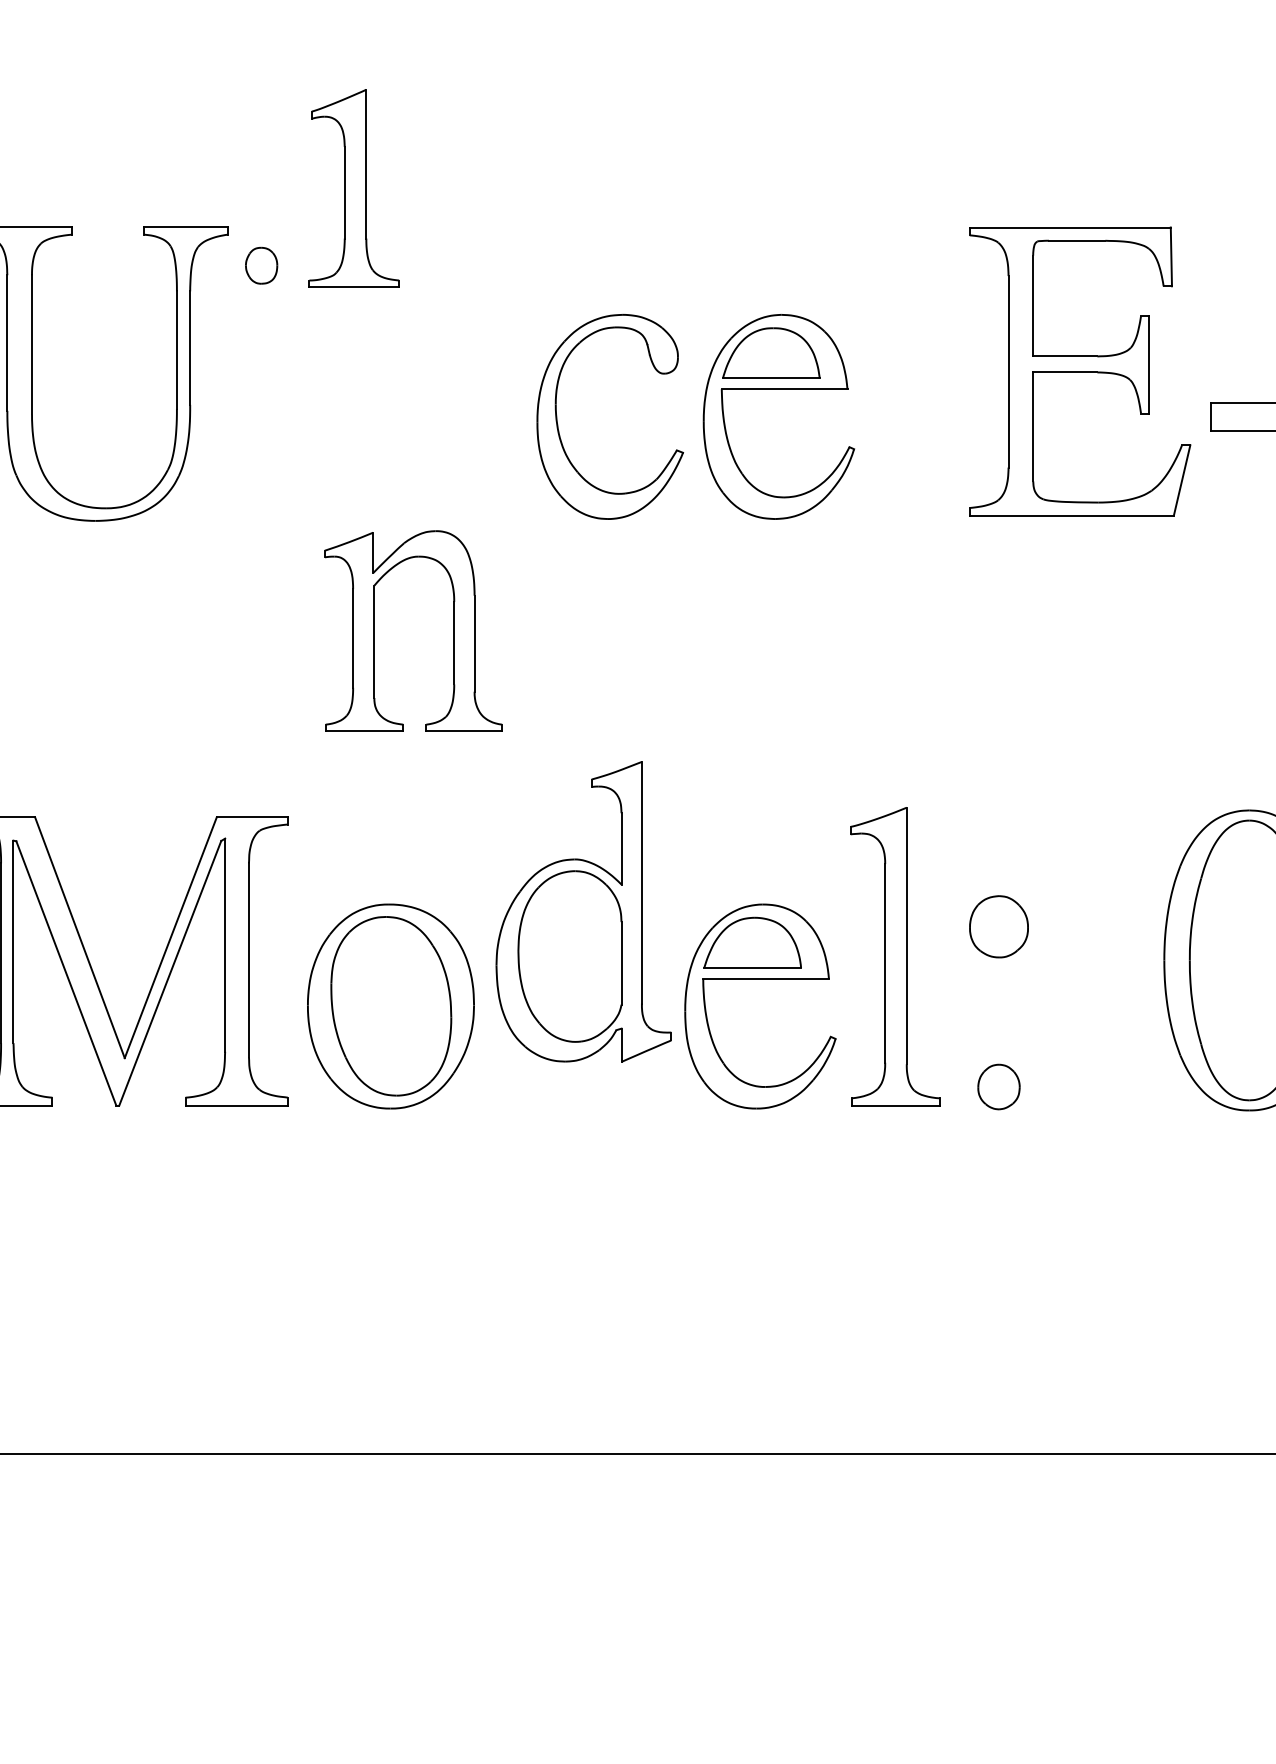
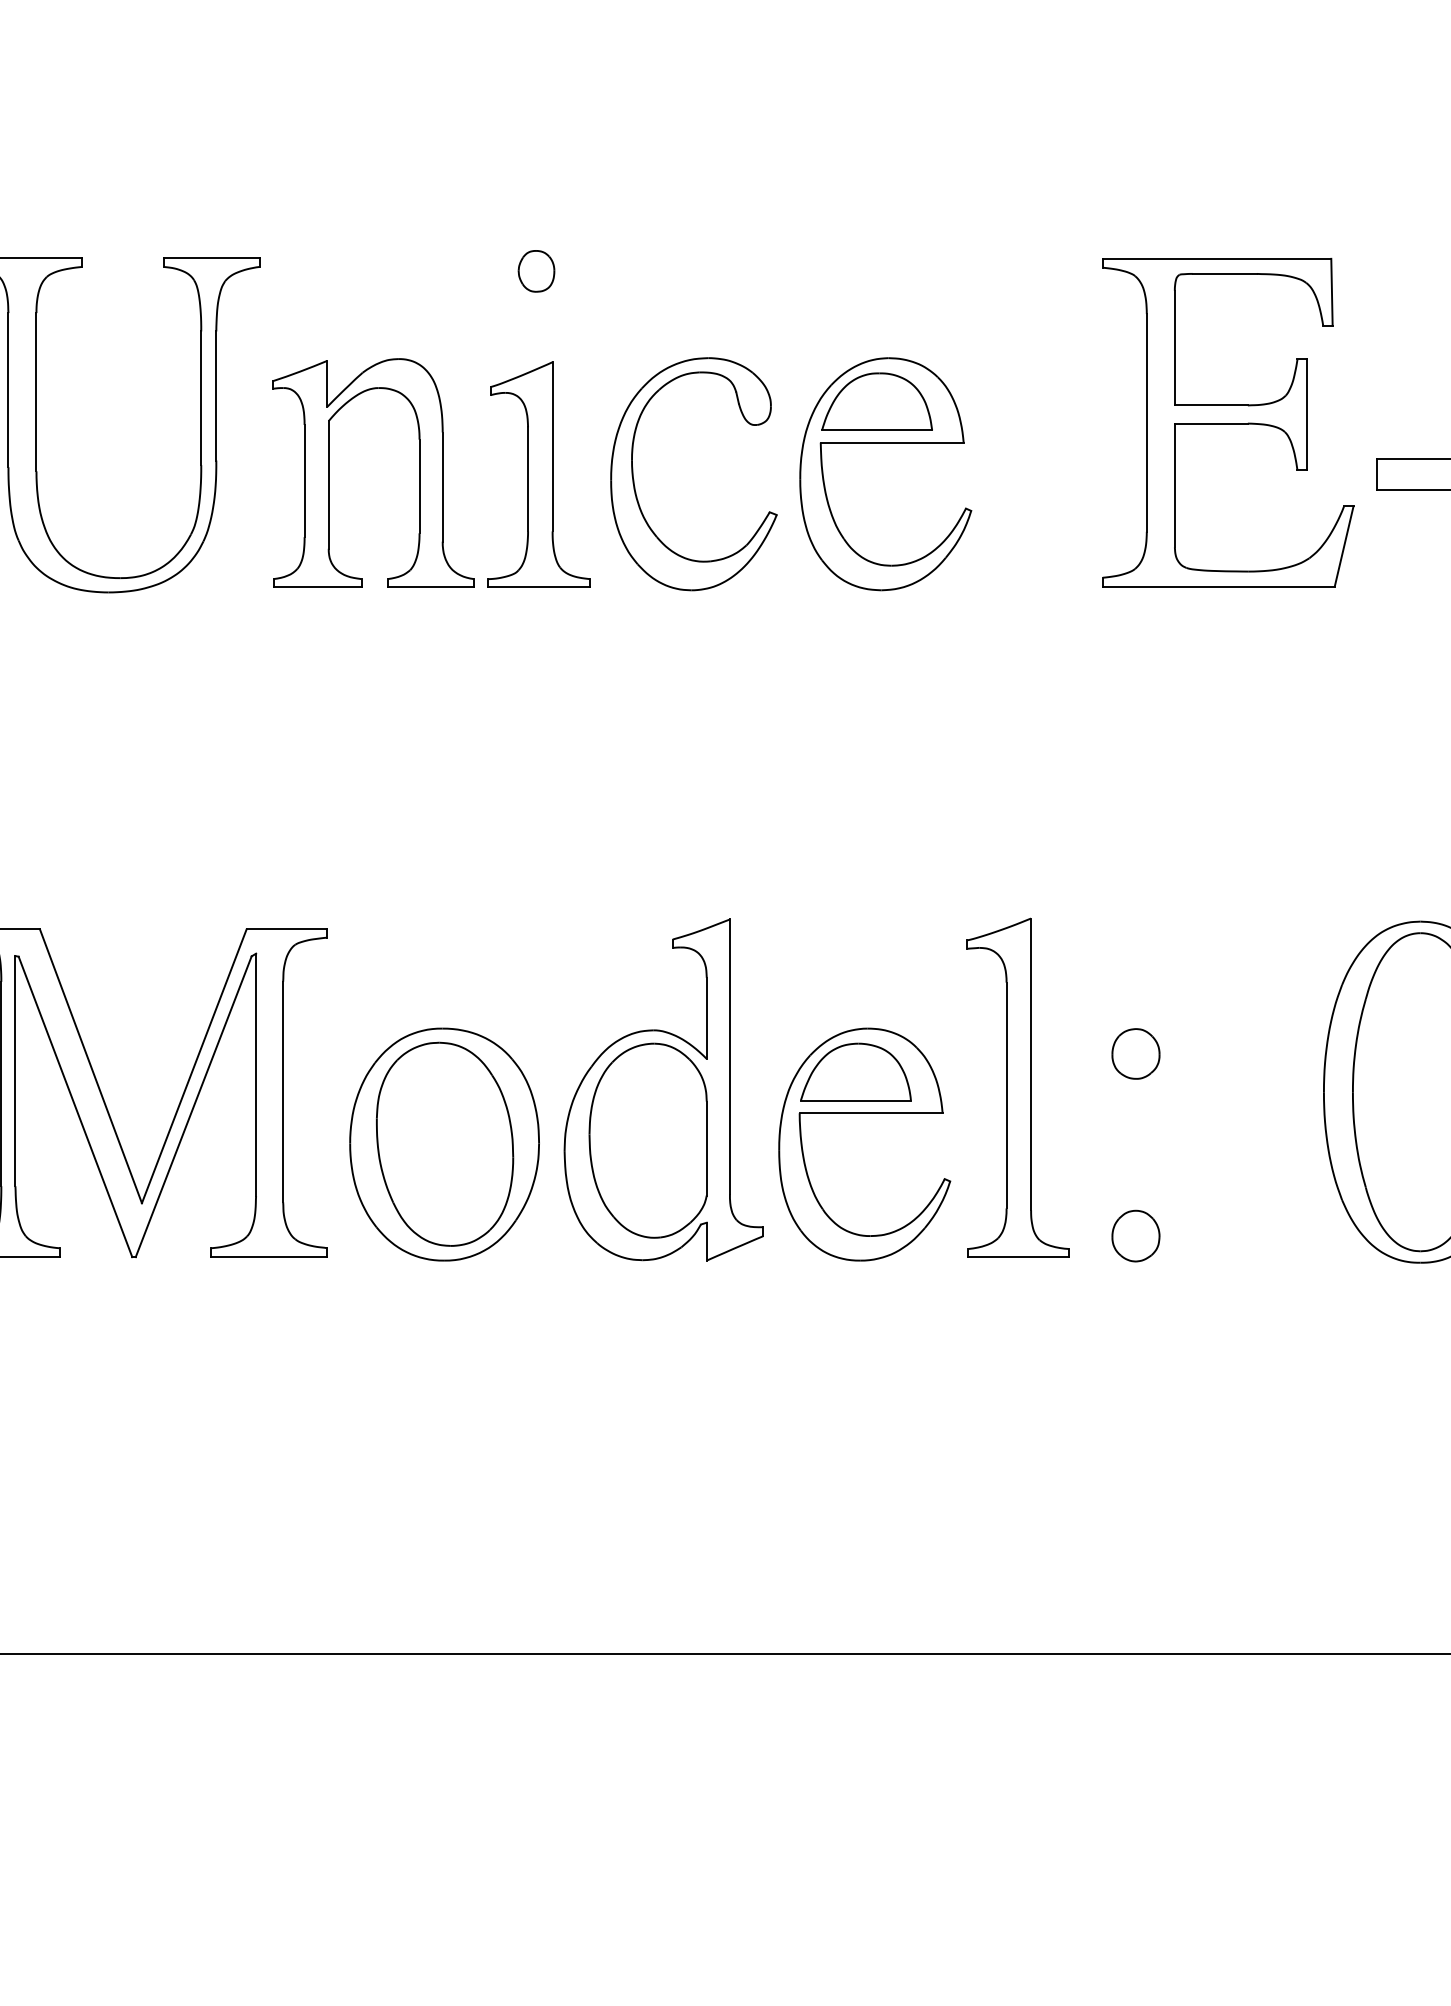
part: (353, 188) -> (538, 474), moved
part: (261, 265) -> (536, 271), moved
part: (375, 630) -> (329, 472), moved
part: (583, 911) -> (663, 1089), moved
part: (998, 926) -> (1135, 1053), size x0.71

